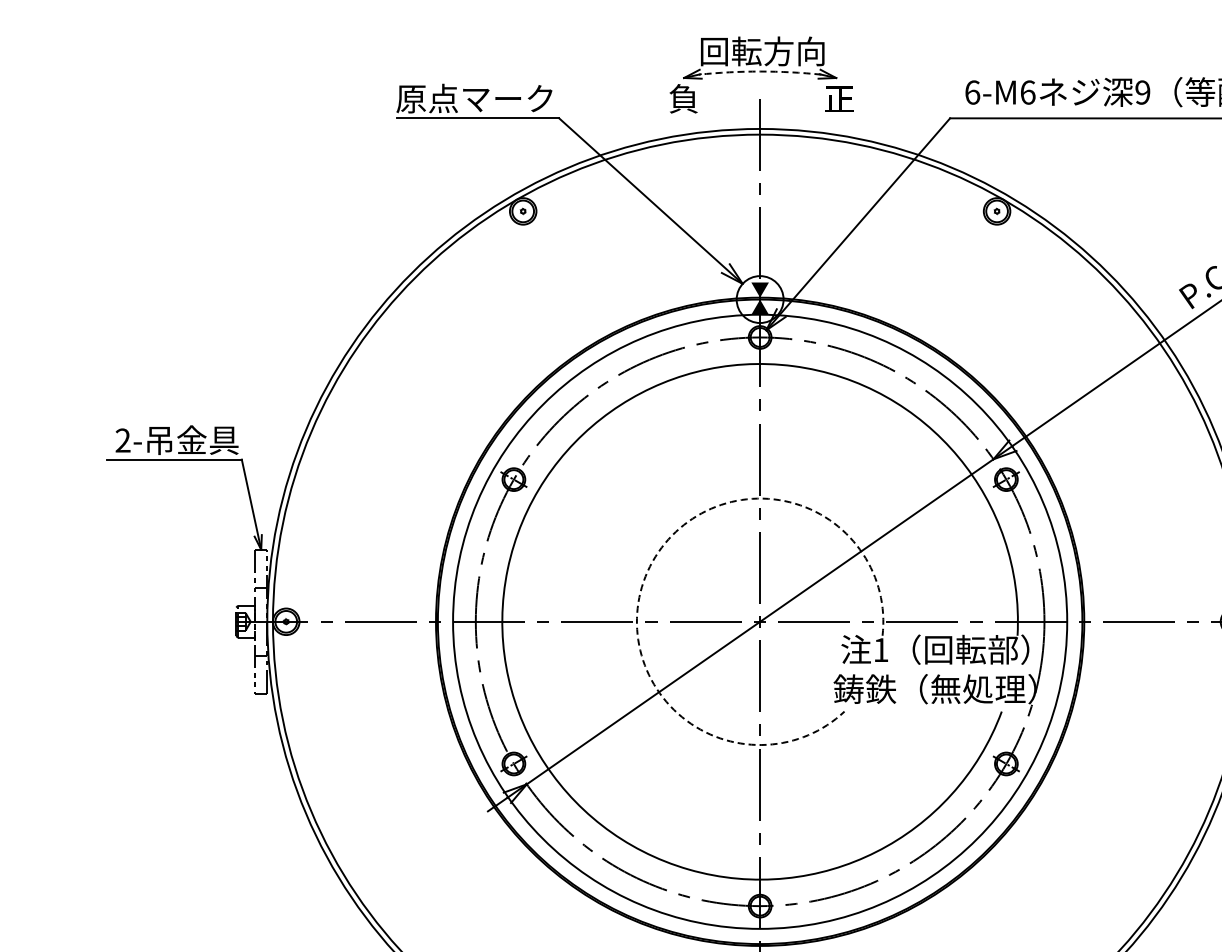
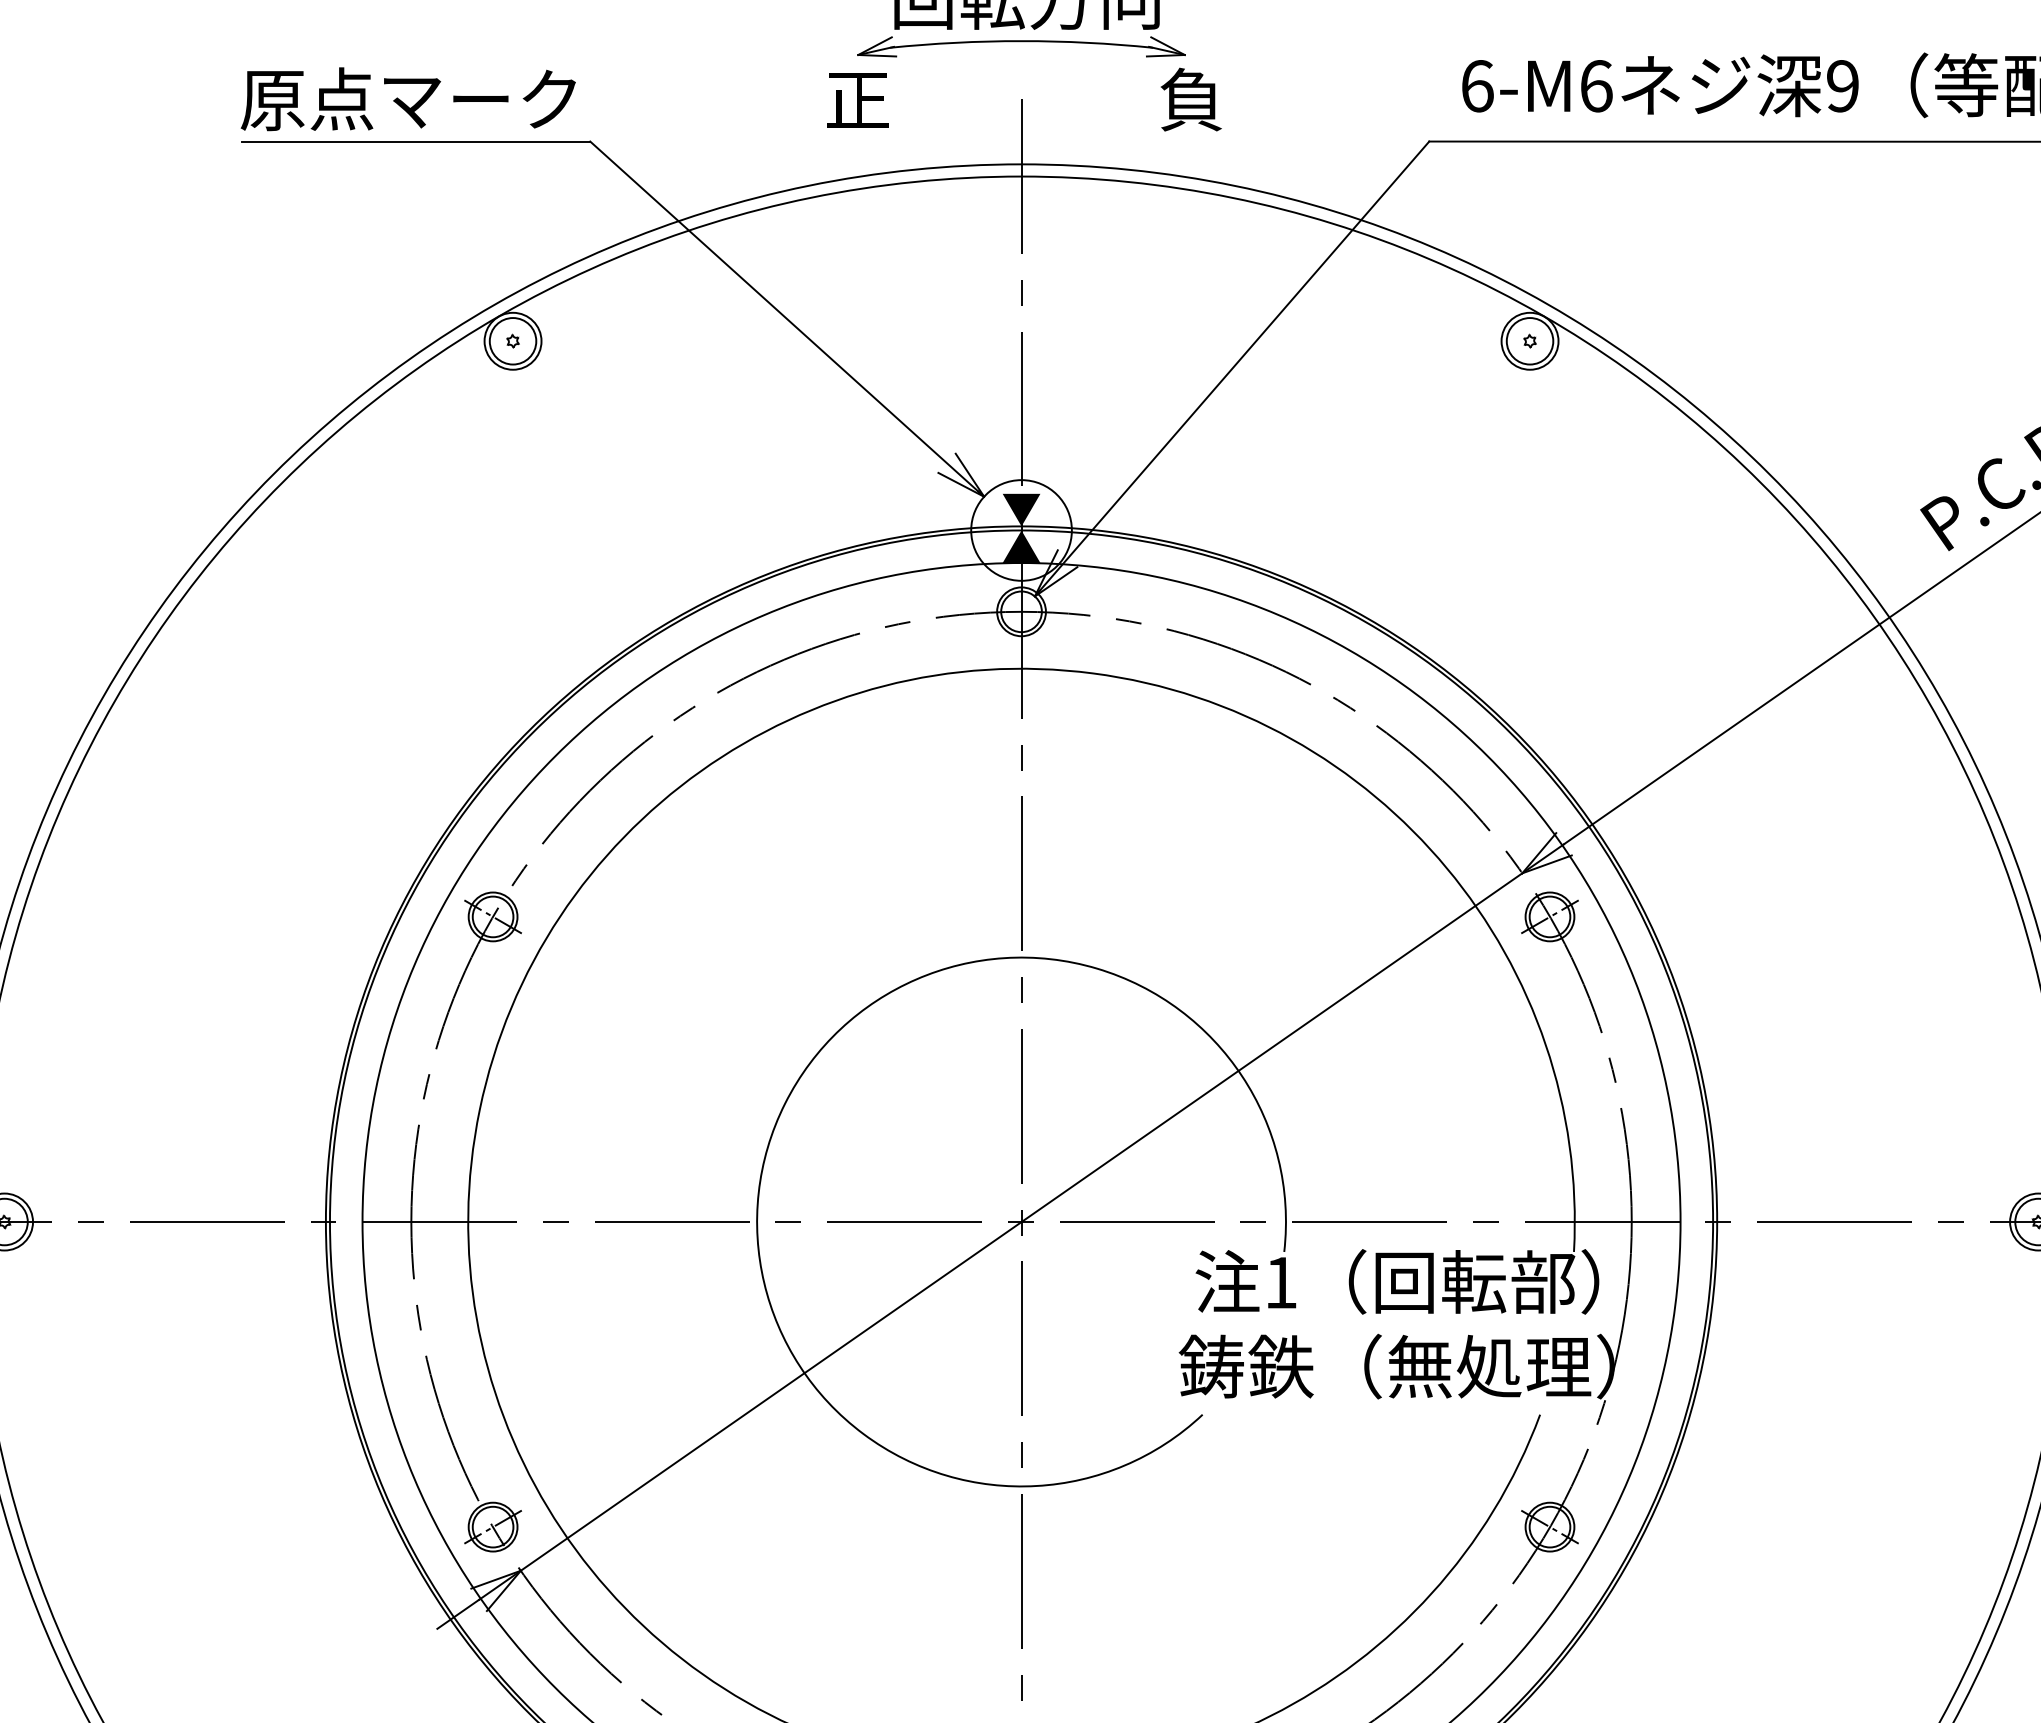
arc: (760, 71) -> (1022, 41), dashed -> solid
text: (683, 98) -> (857, 98), 負 -> 正
text: (839, 98) -> (1191, 98), 正 -> 負
arc: (650, 566) -> (786, 1103), dashed -> solid

